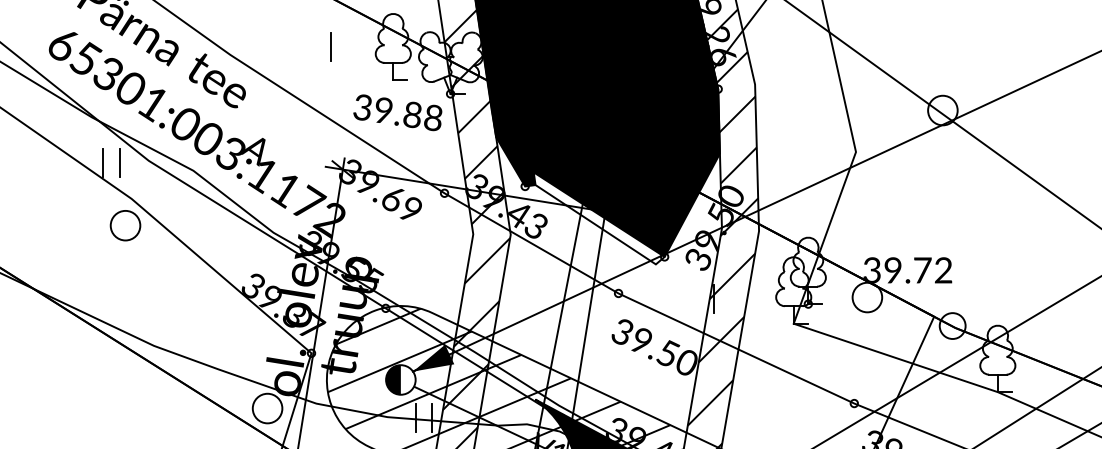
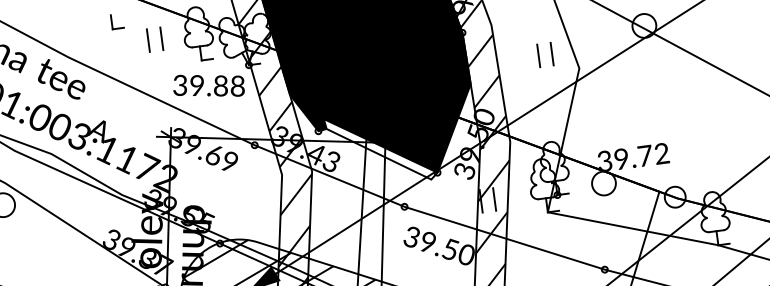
part: (295, 18) -> (116, 21), added
line: (347, 47) -> (161, 39), added
line: (808, 130) -> (539, 56), added
line: (824, 130) -> (551, 54), added
line: (730, 299) -> (494, 199), added

